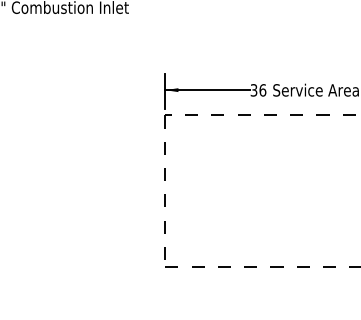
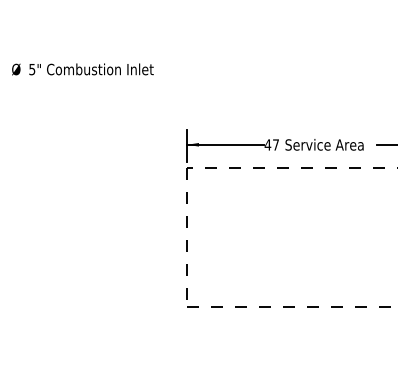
text: (257, 89) -> (271, 144), 36 -> 47

